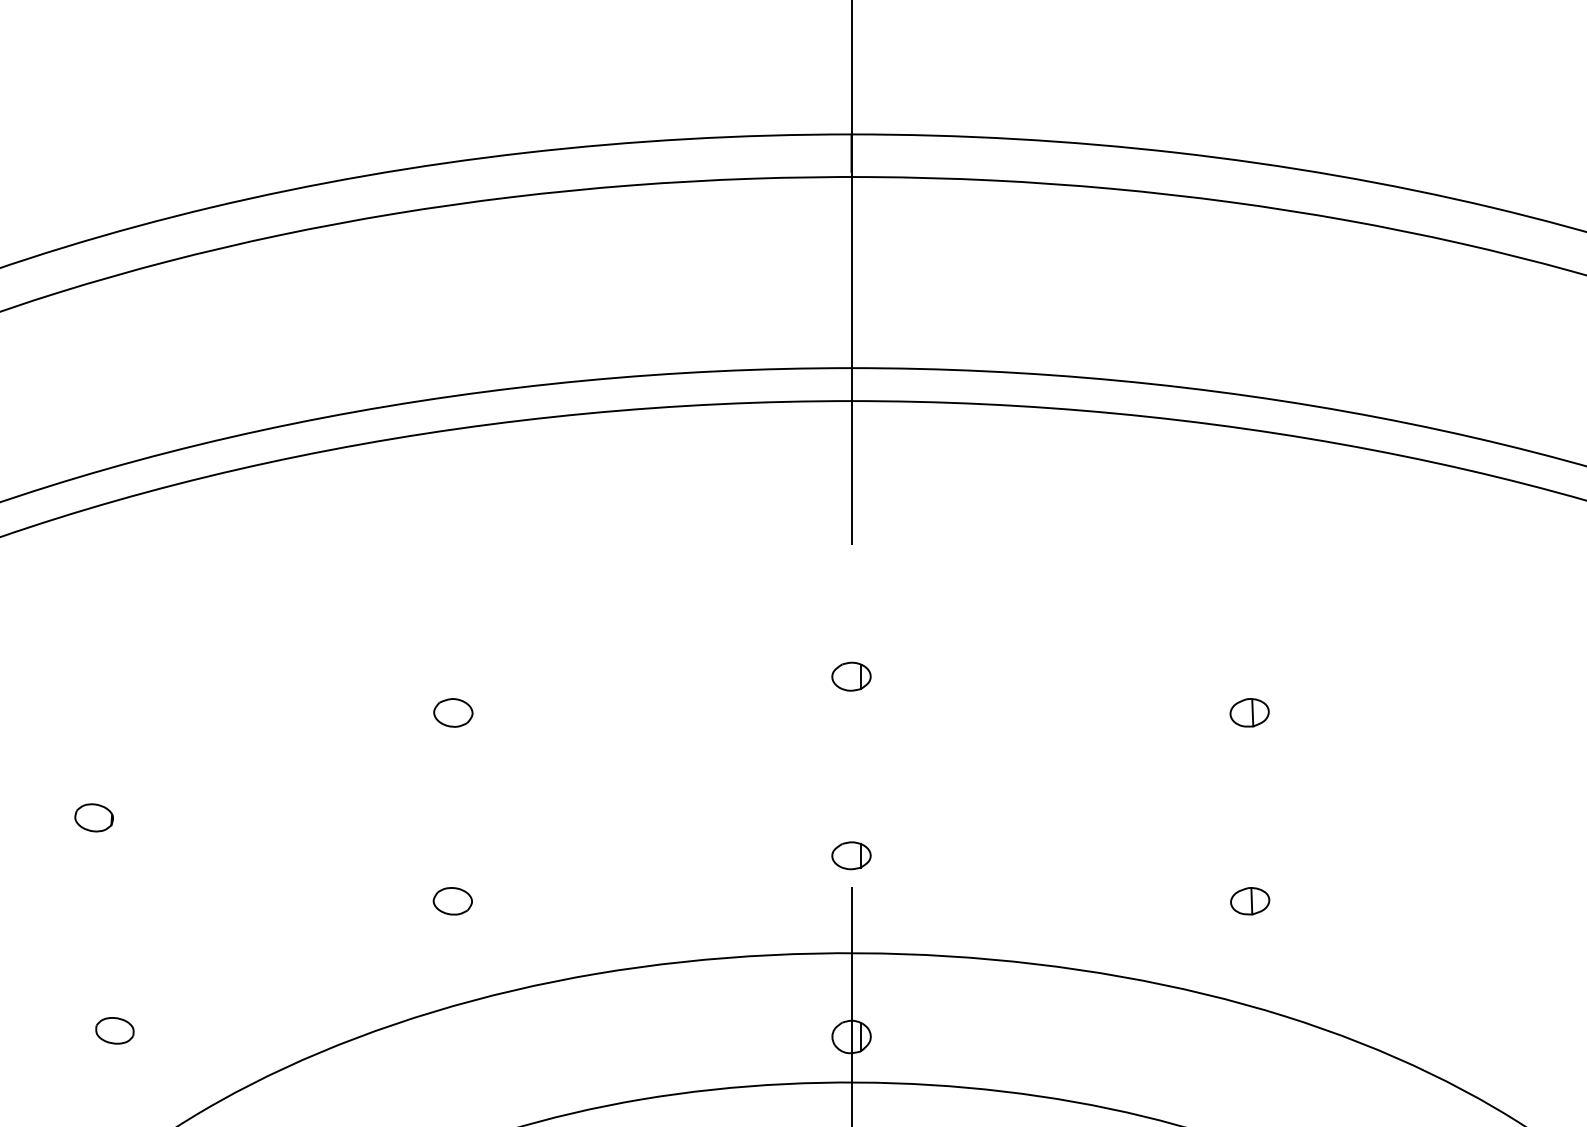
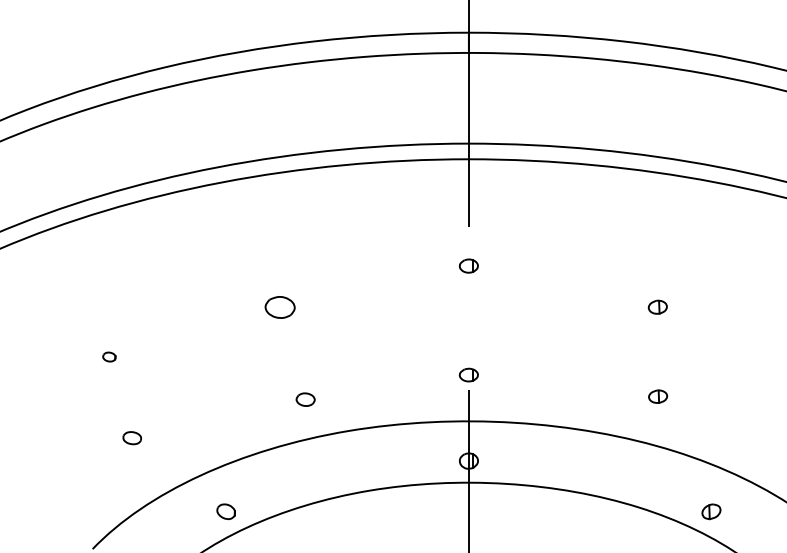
part: (850, 675) -> (468, 265), moved
part: (452, 711) -> (279, 306), size x1.6
part: (94, 816) -> (109, 356), size x0.7
part: (452, 900) -> (305, 399), moved
part: (113, 1031) -> (131, 438), moved

